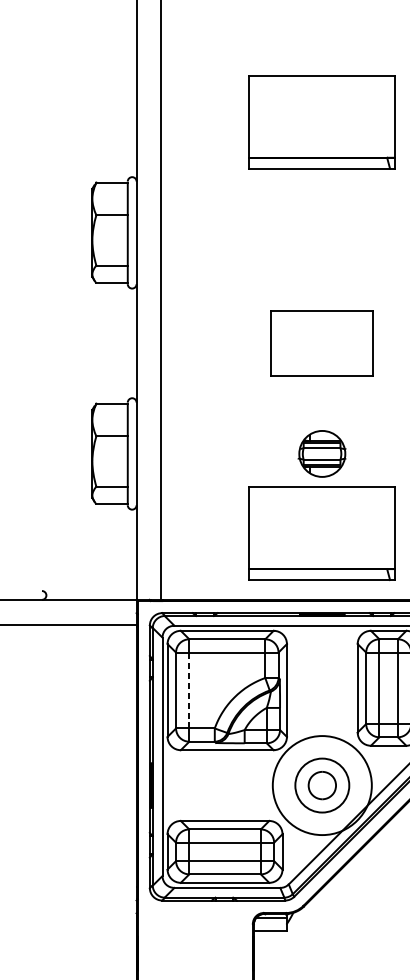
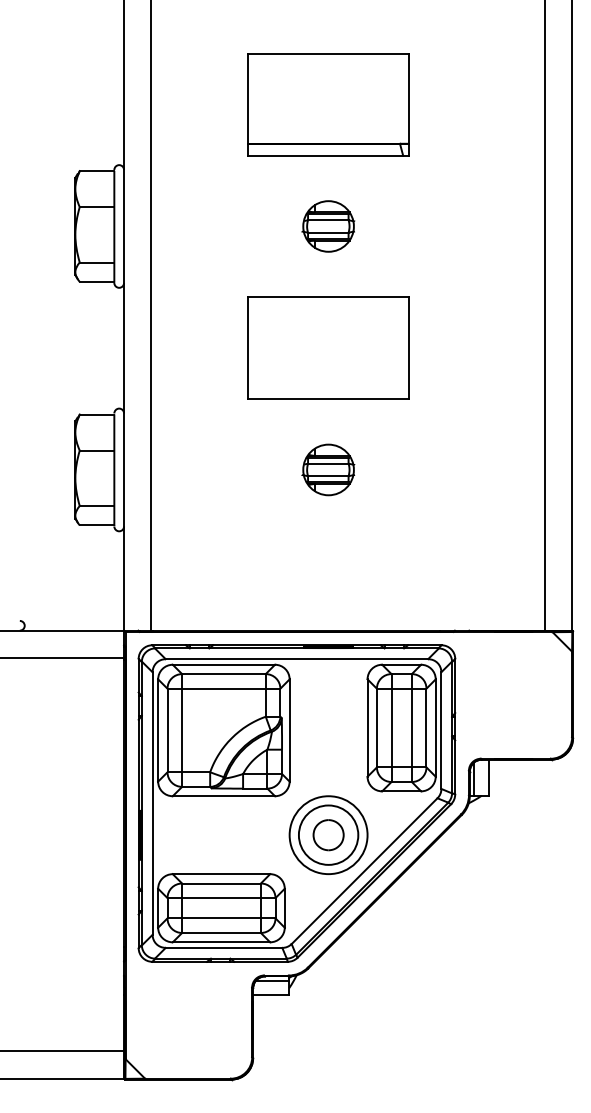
part: (322, 232) -> (328, 226), added
part: (322, 342) -> (328, 347), size x1.43
part: (322, 533) -> (328, 557), removed
line: (189, 690) -> (182, 730), dashed -> solid
circle: (322, 785) -> (328, 835), size x0.71

